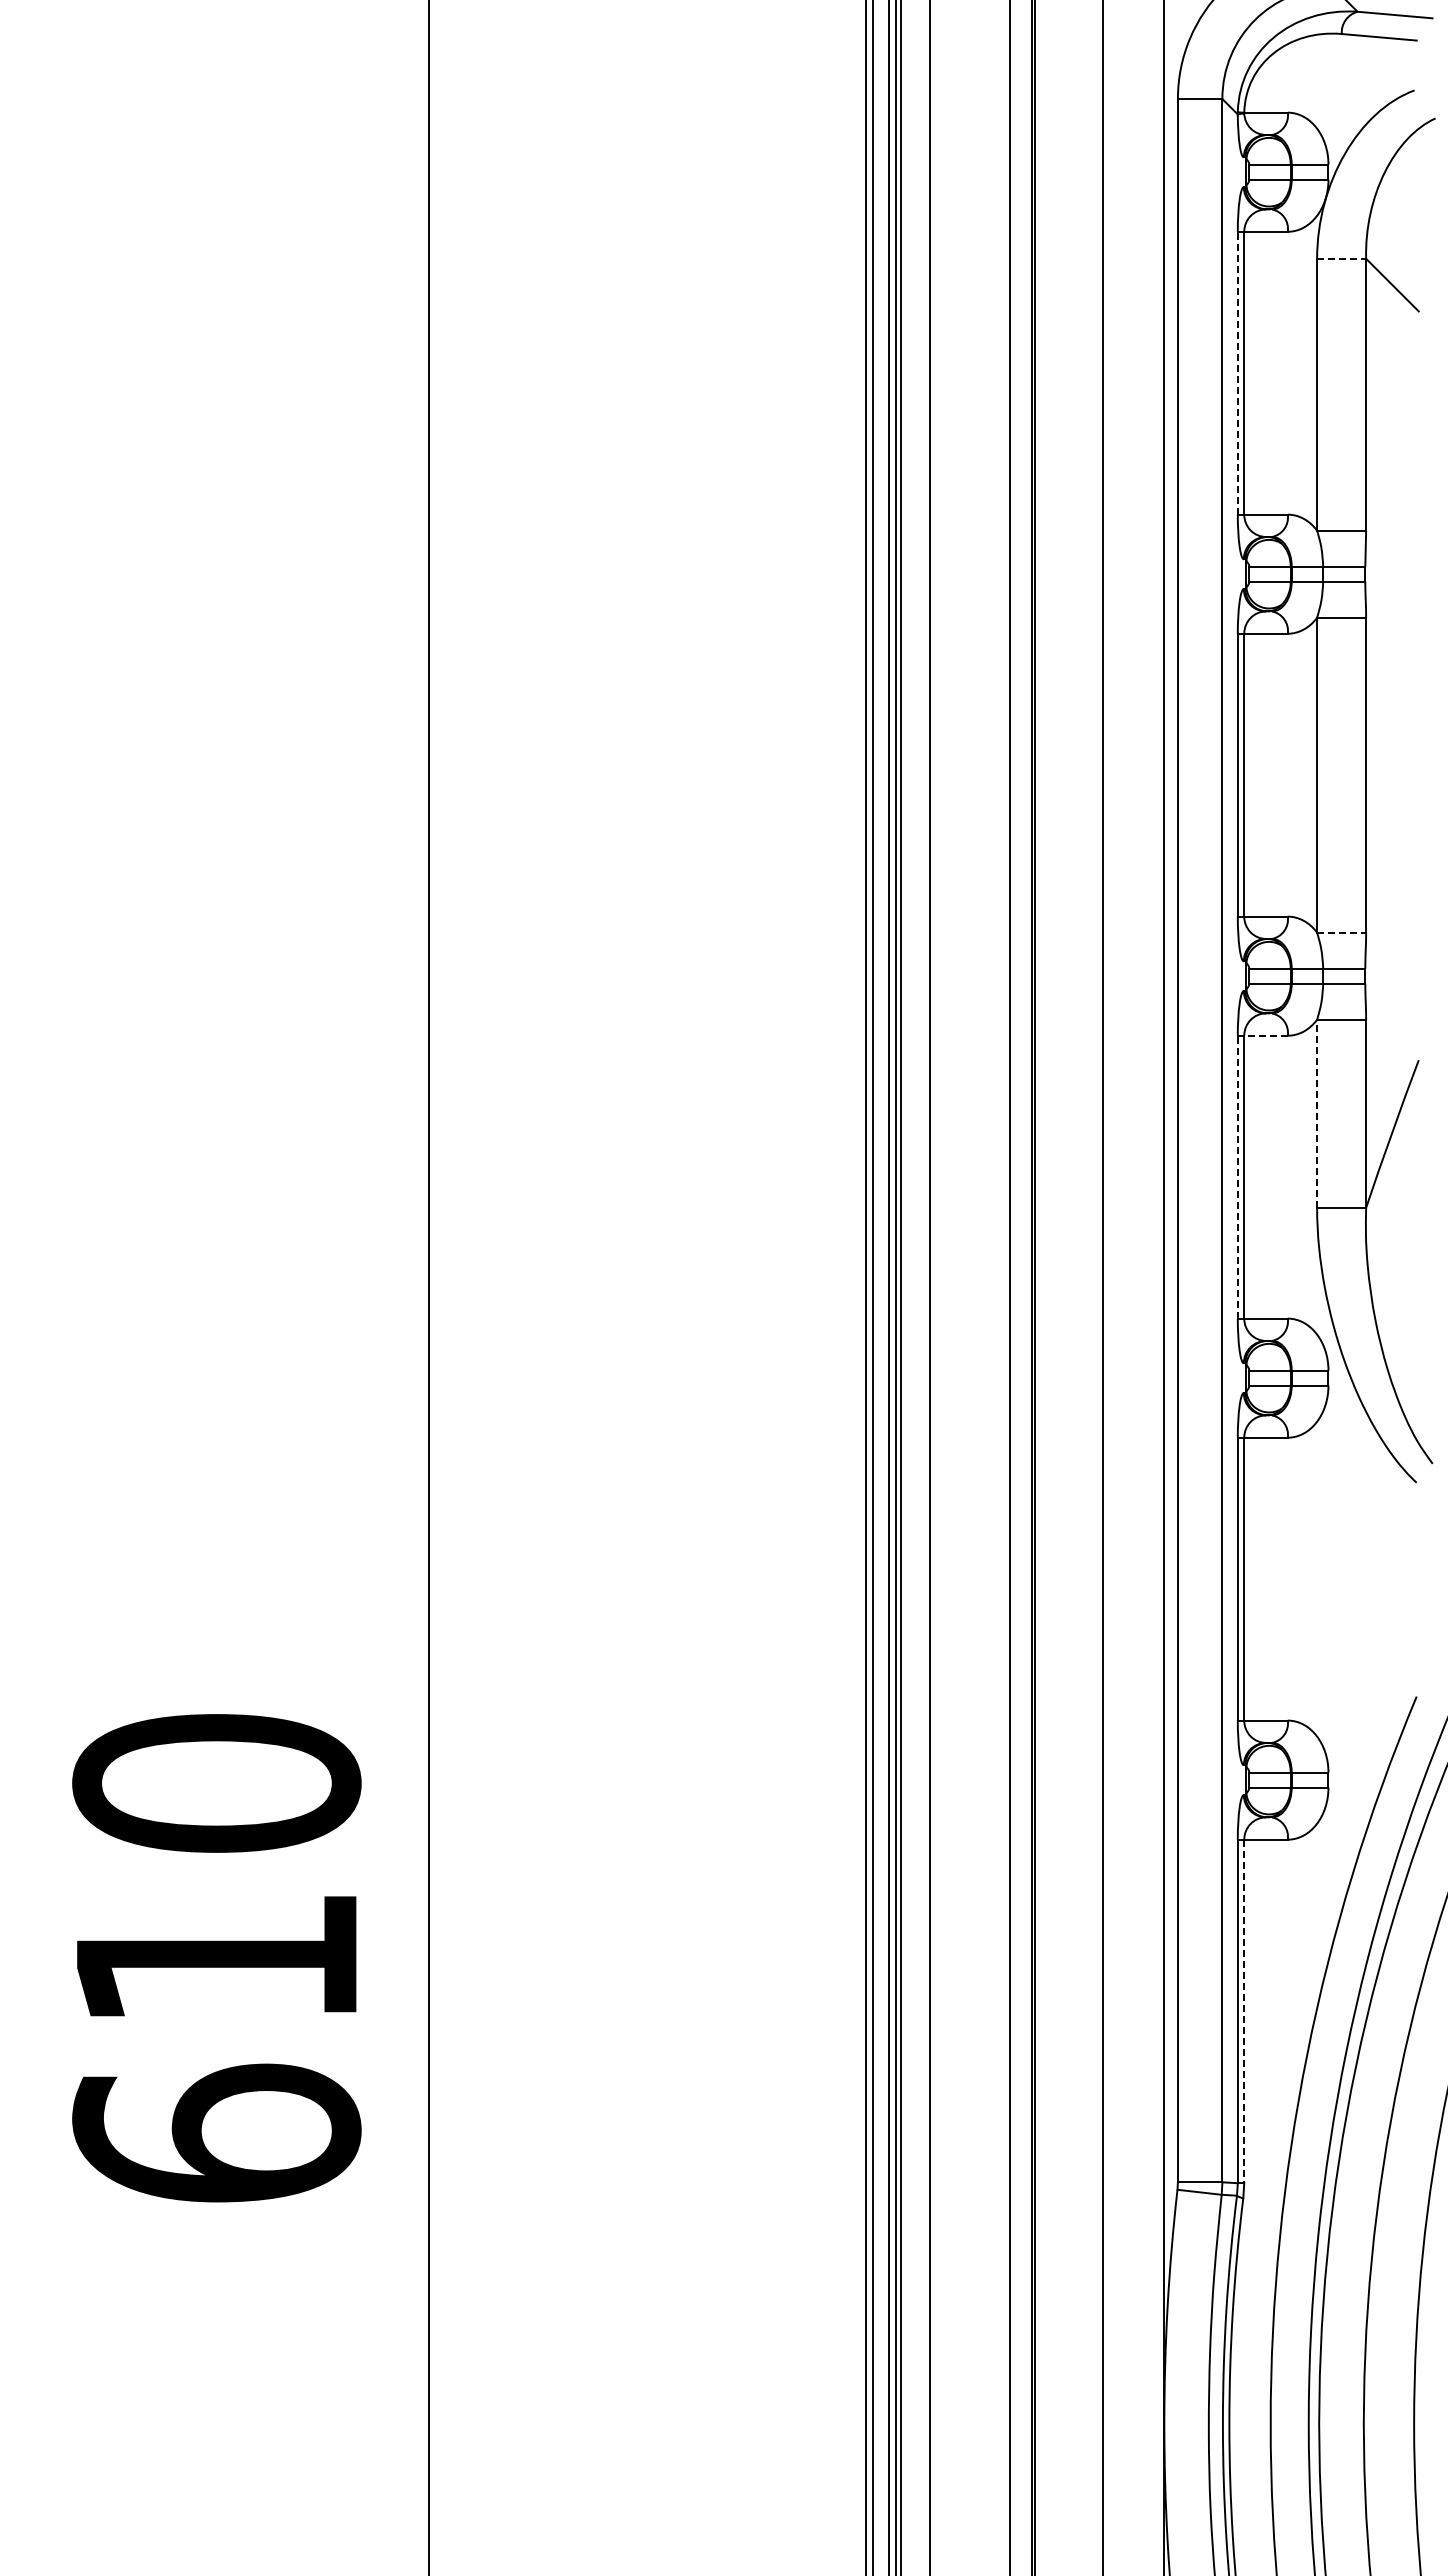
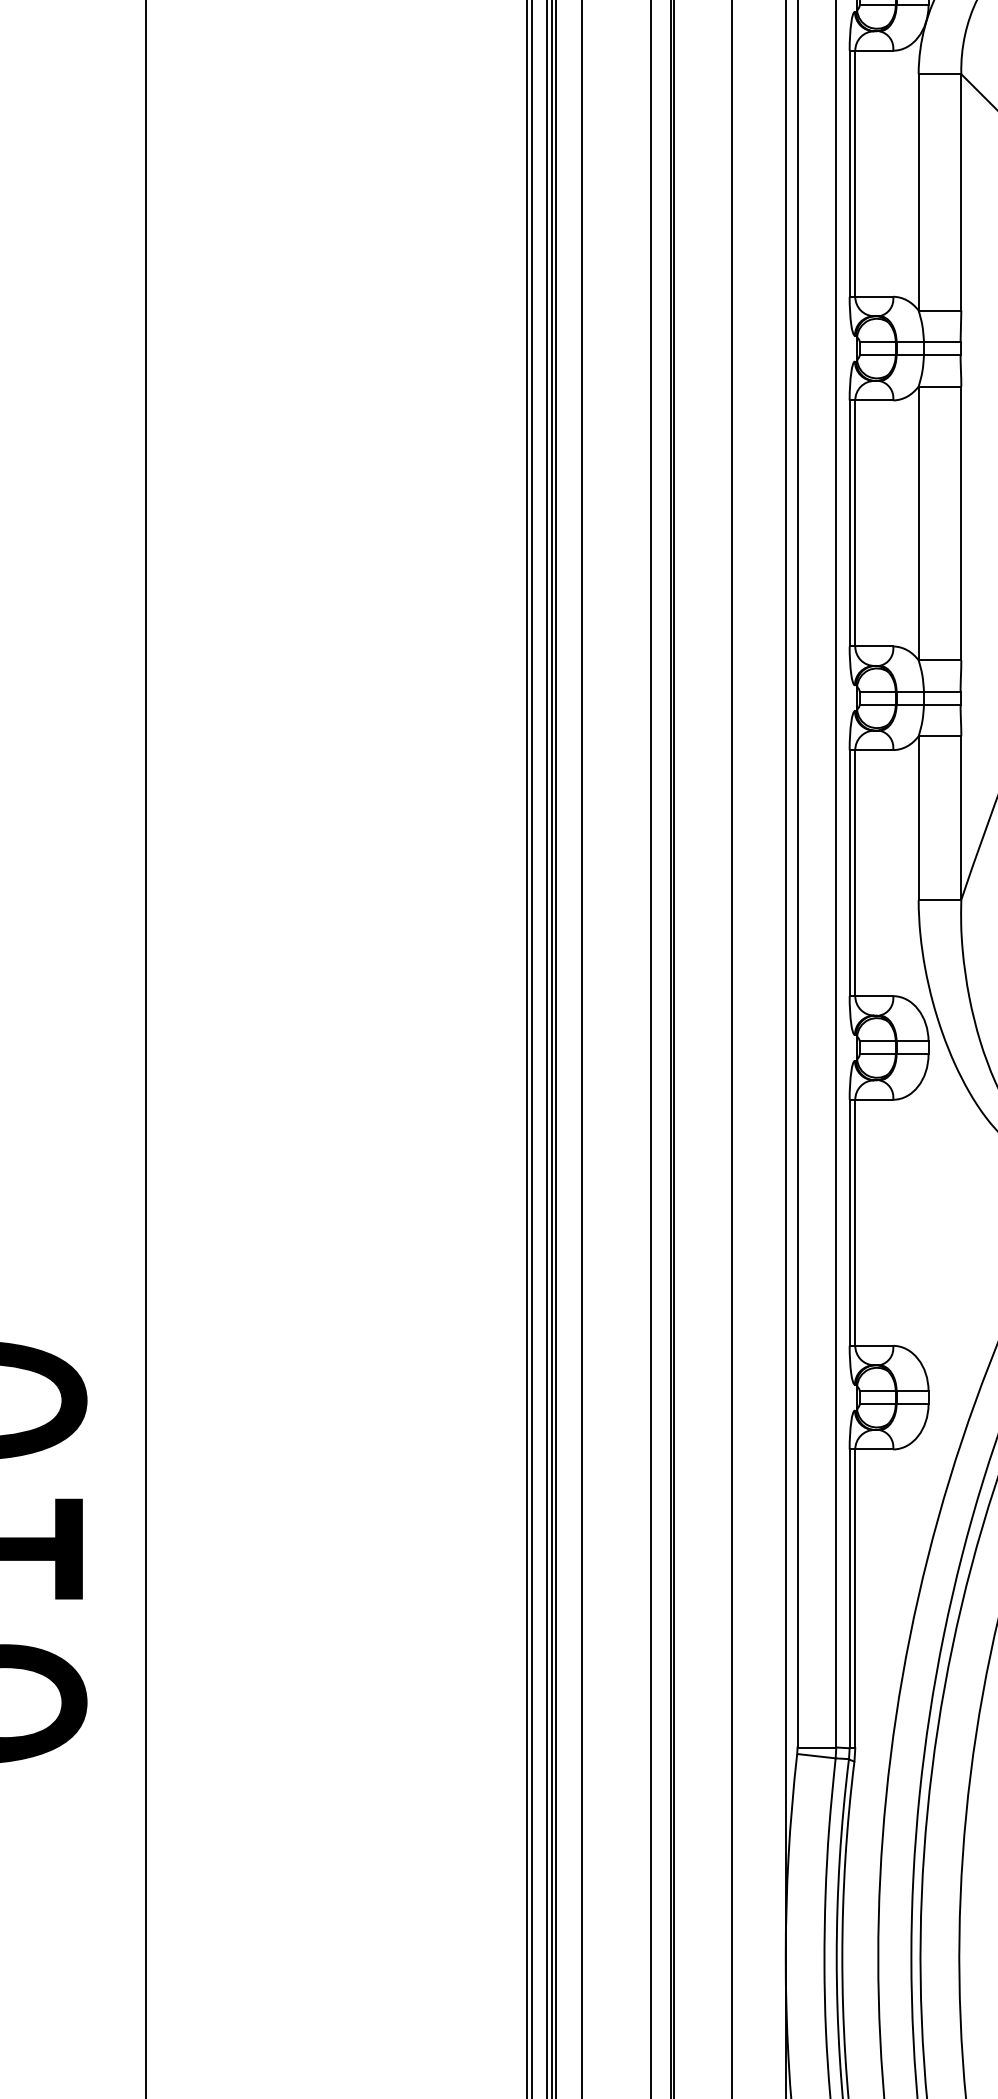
line: (1341, 258) -> (939, 73), dashed -> solid
line: (1237, 372) -> (849, 173), dashed -> solid
line: (1341, 932) -> (939, 660), dashed -> solid
line: (1266, 1035) -> (874, 749), dashed -> solid
line: (1317, 1113) -> (919, 817), dashed -> solid
line: (1237, 1176) -> (849, 872), dashed -> solid
line: (1244, 2011) -> (855, 1598), dashed -> solid

